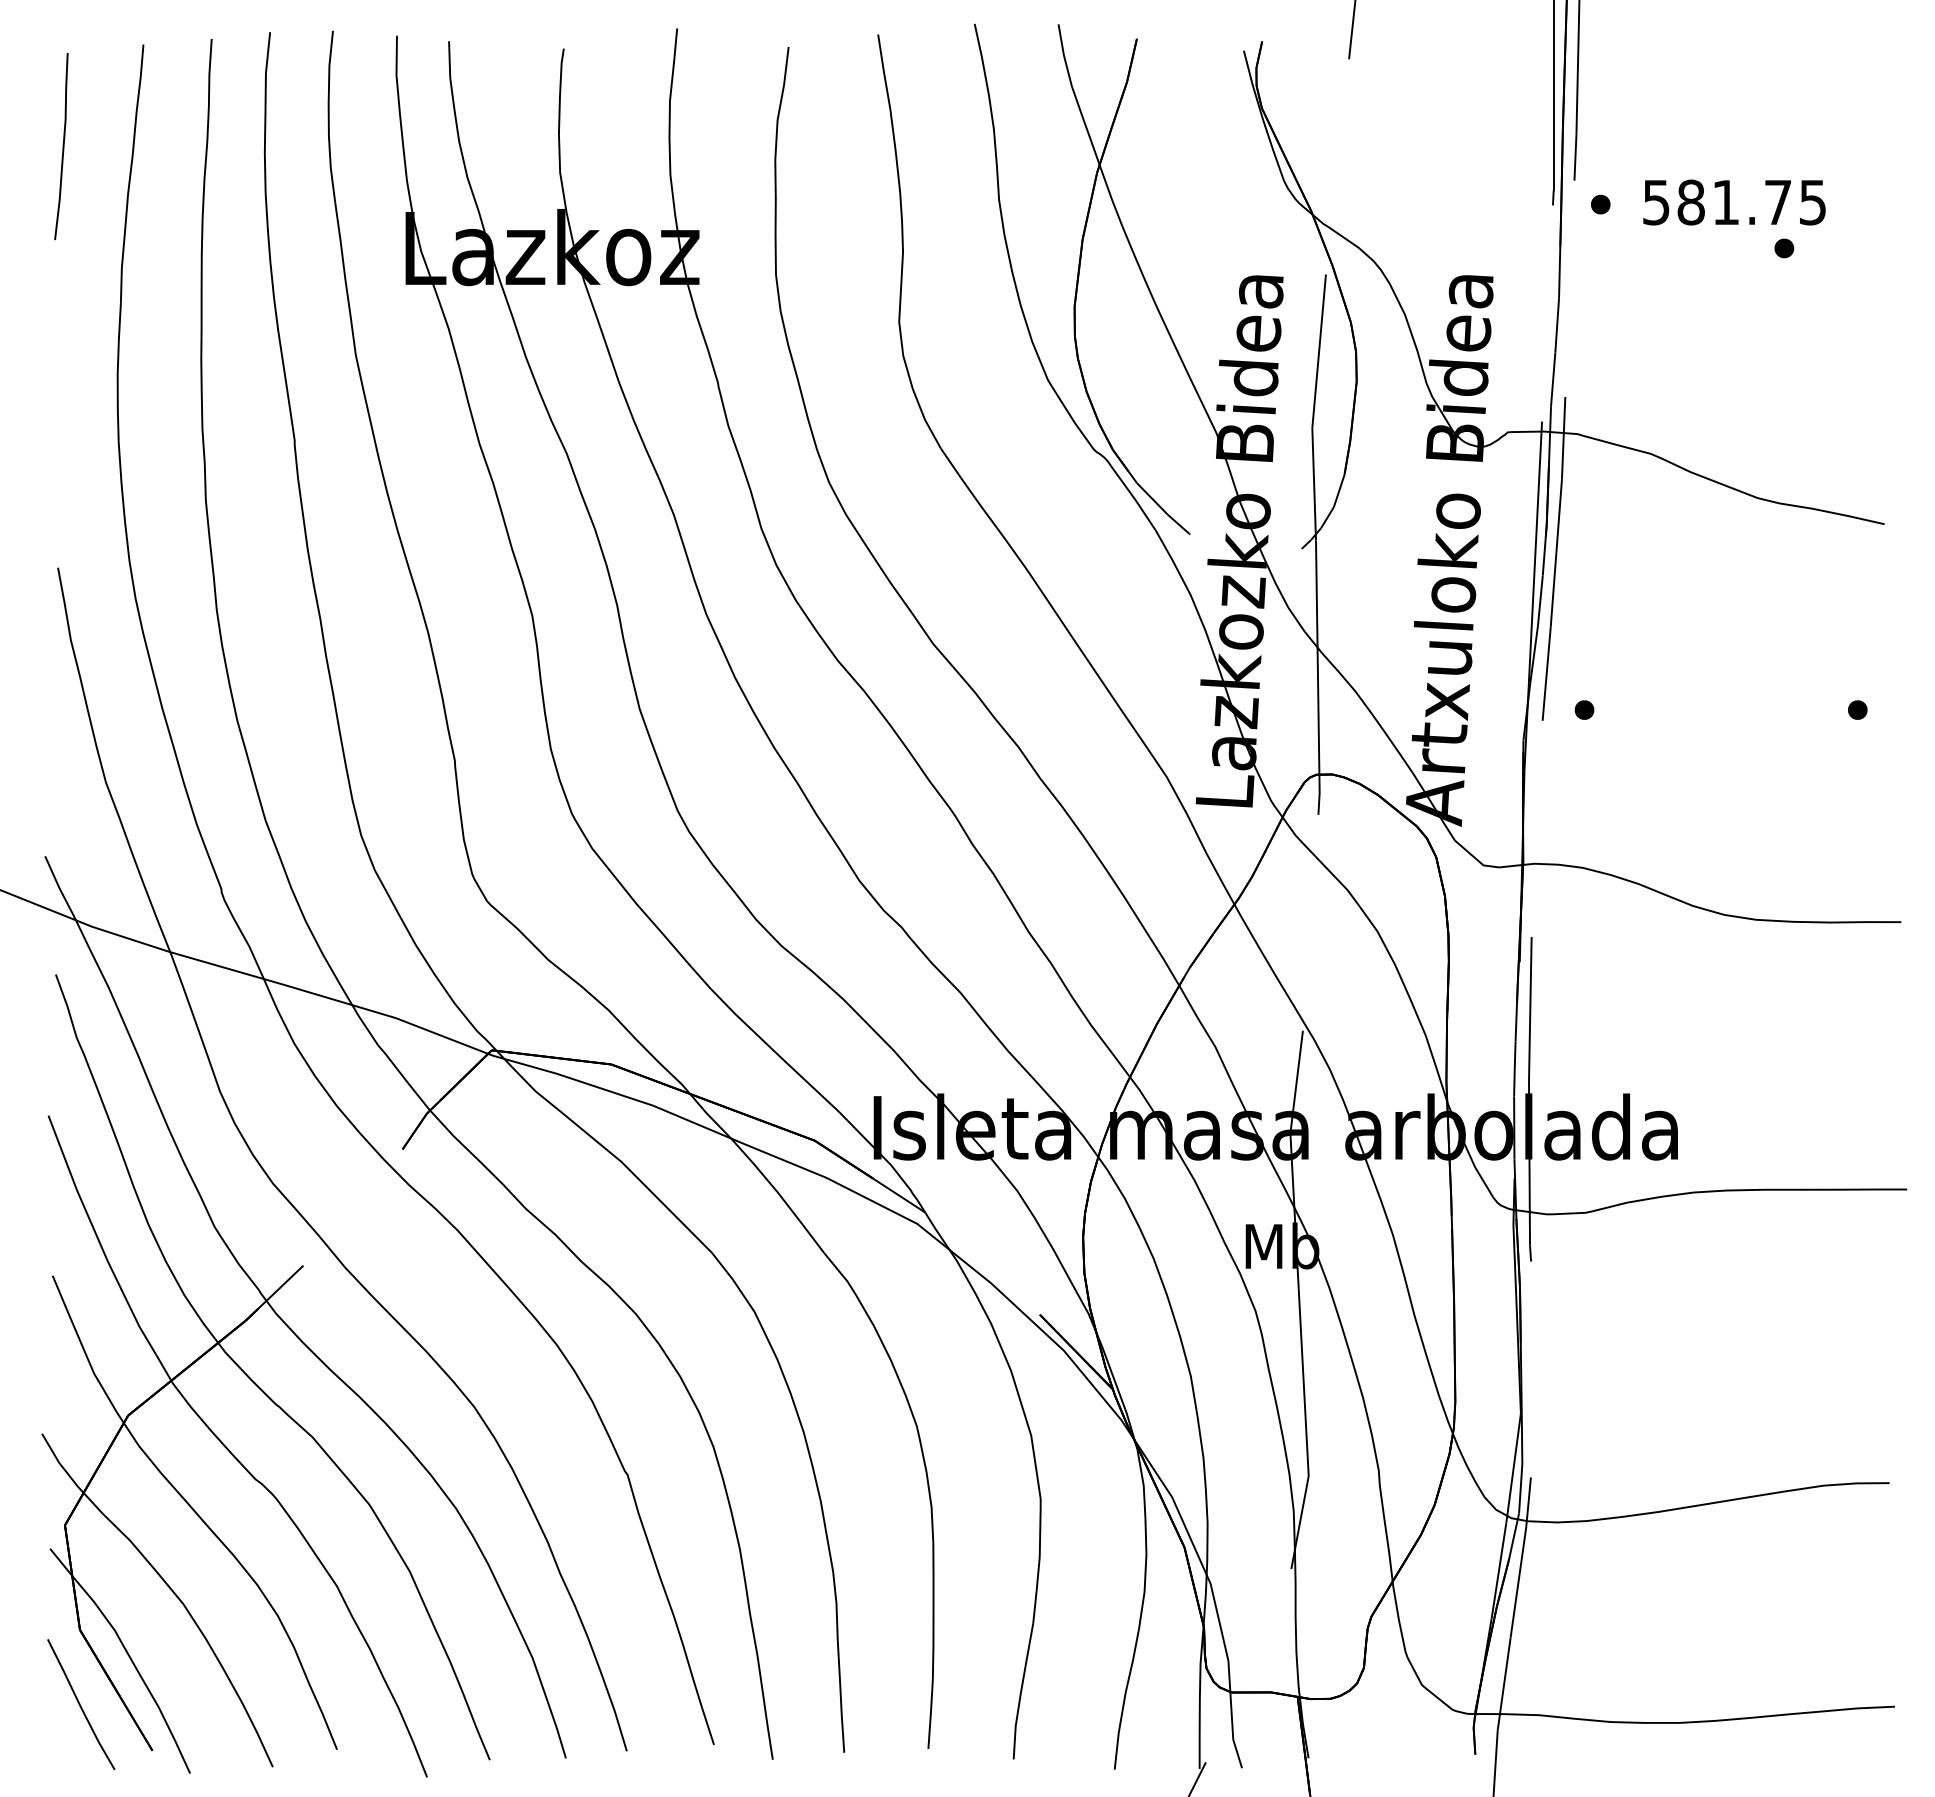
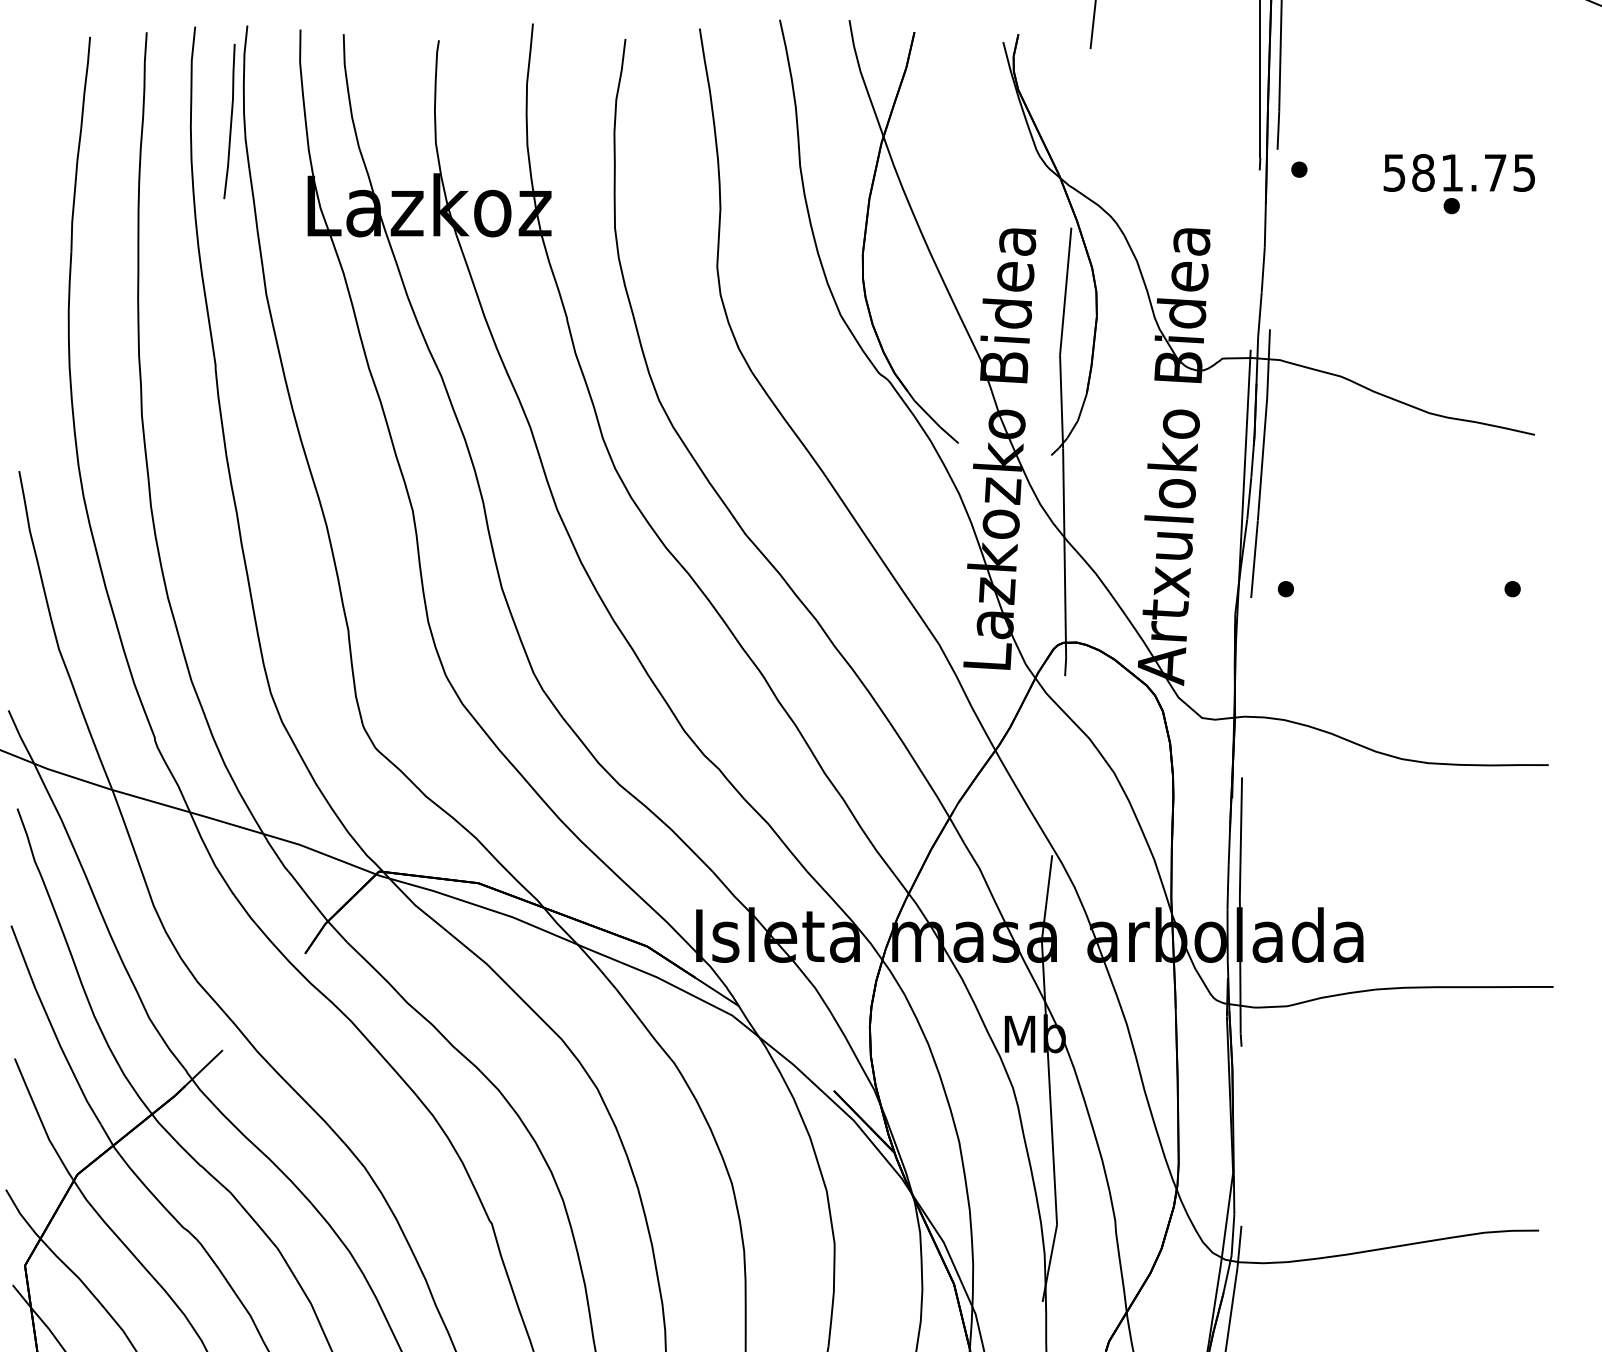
curve: (62, 146) -> (230, 121), moved
text: (1734, 202) -> (1459, 172), moved

